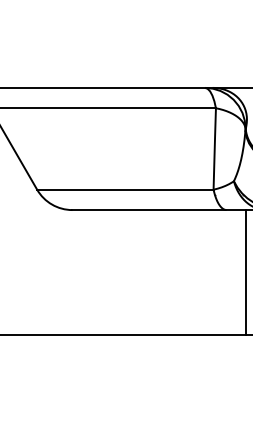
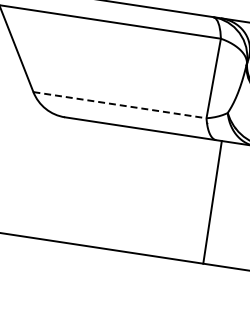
line: (125, 189) -> (120, 105), solid -> dashed
line: (246, 272) -> (212, 202), moved

